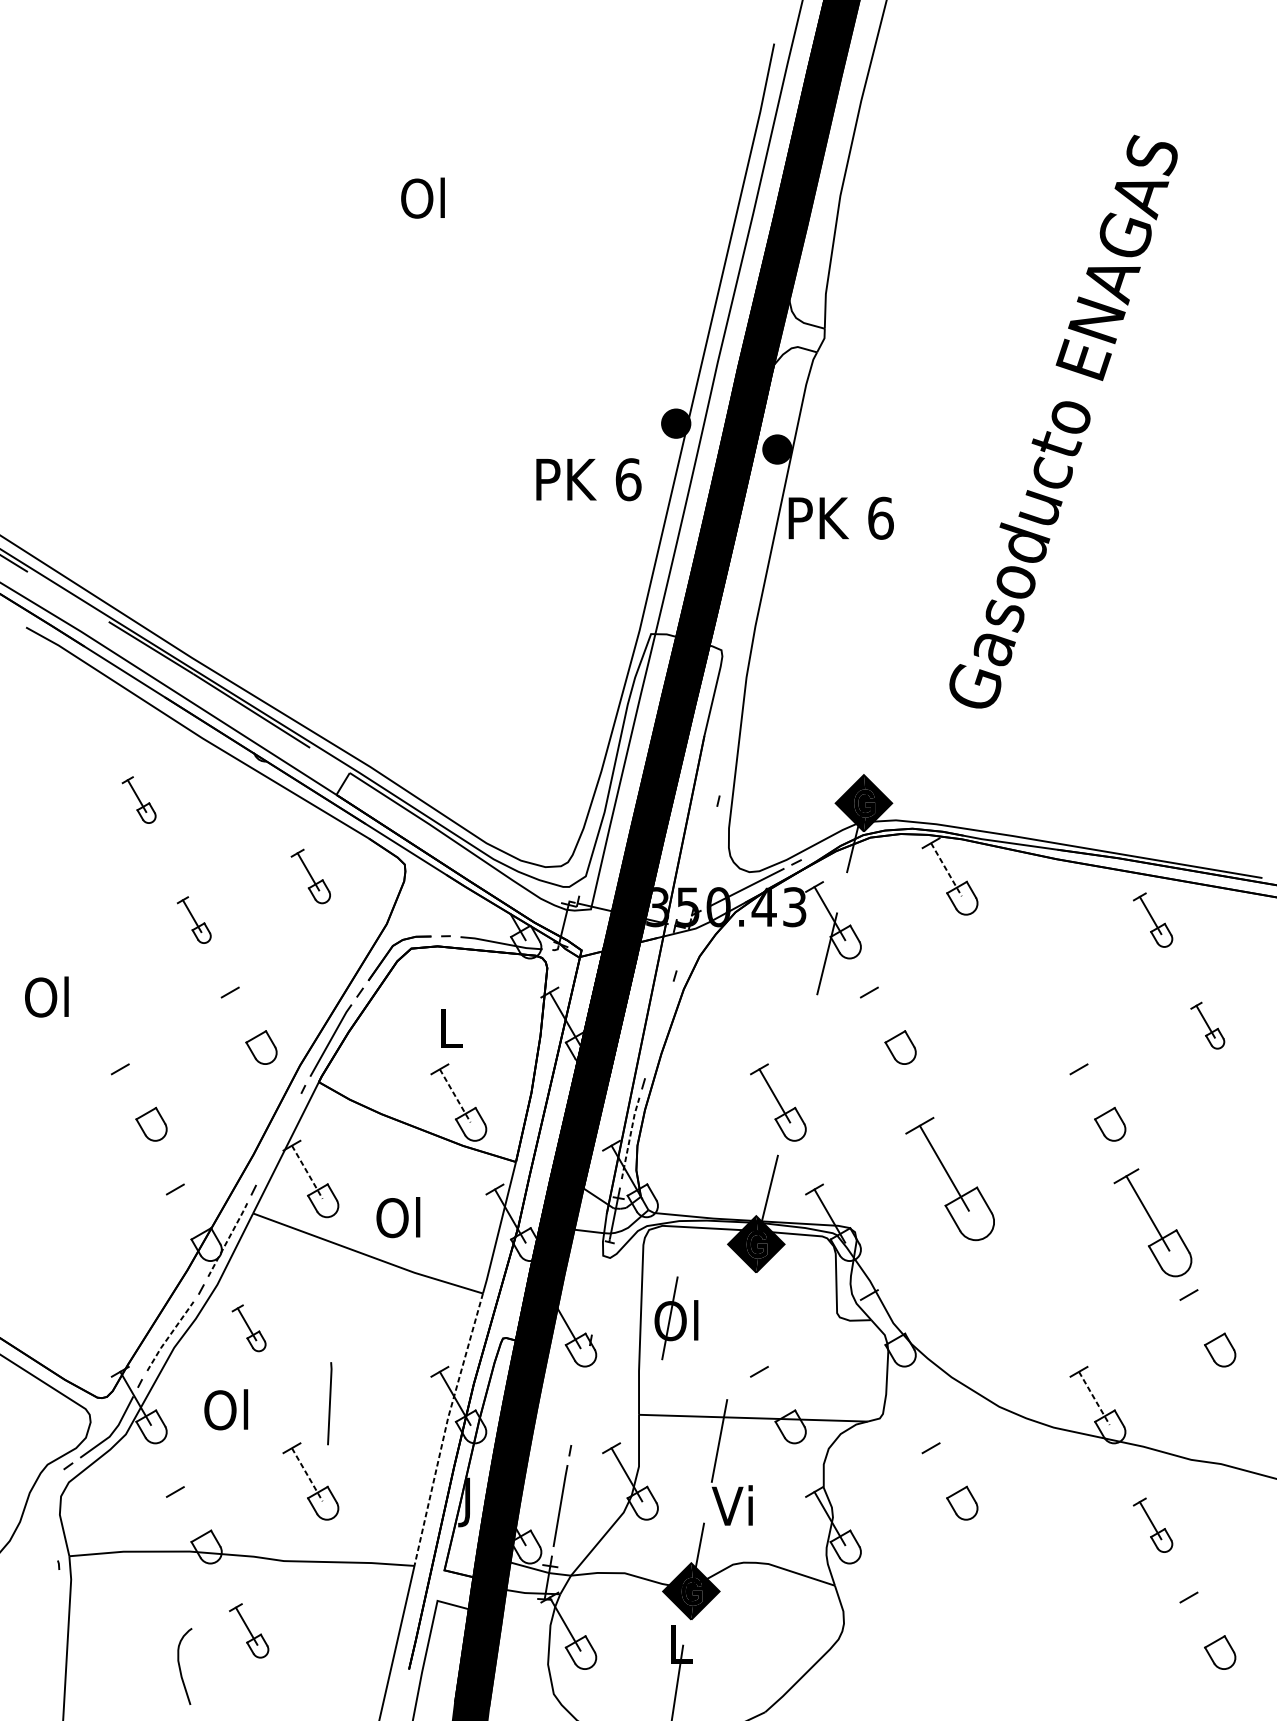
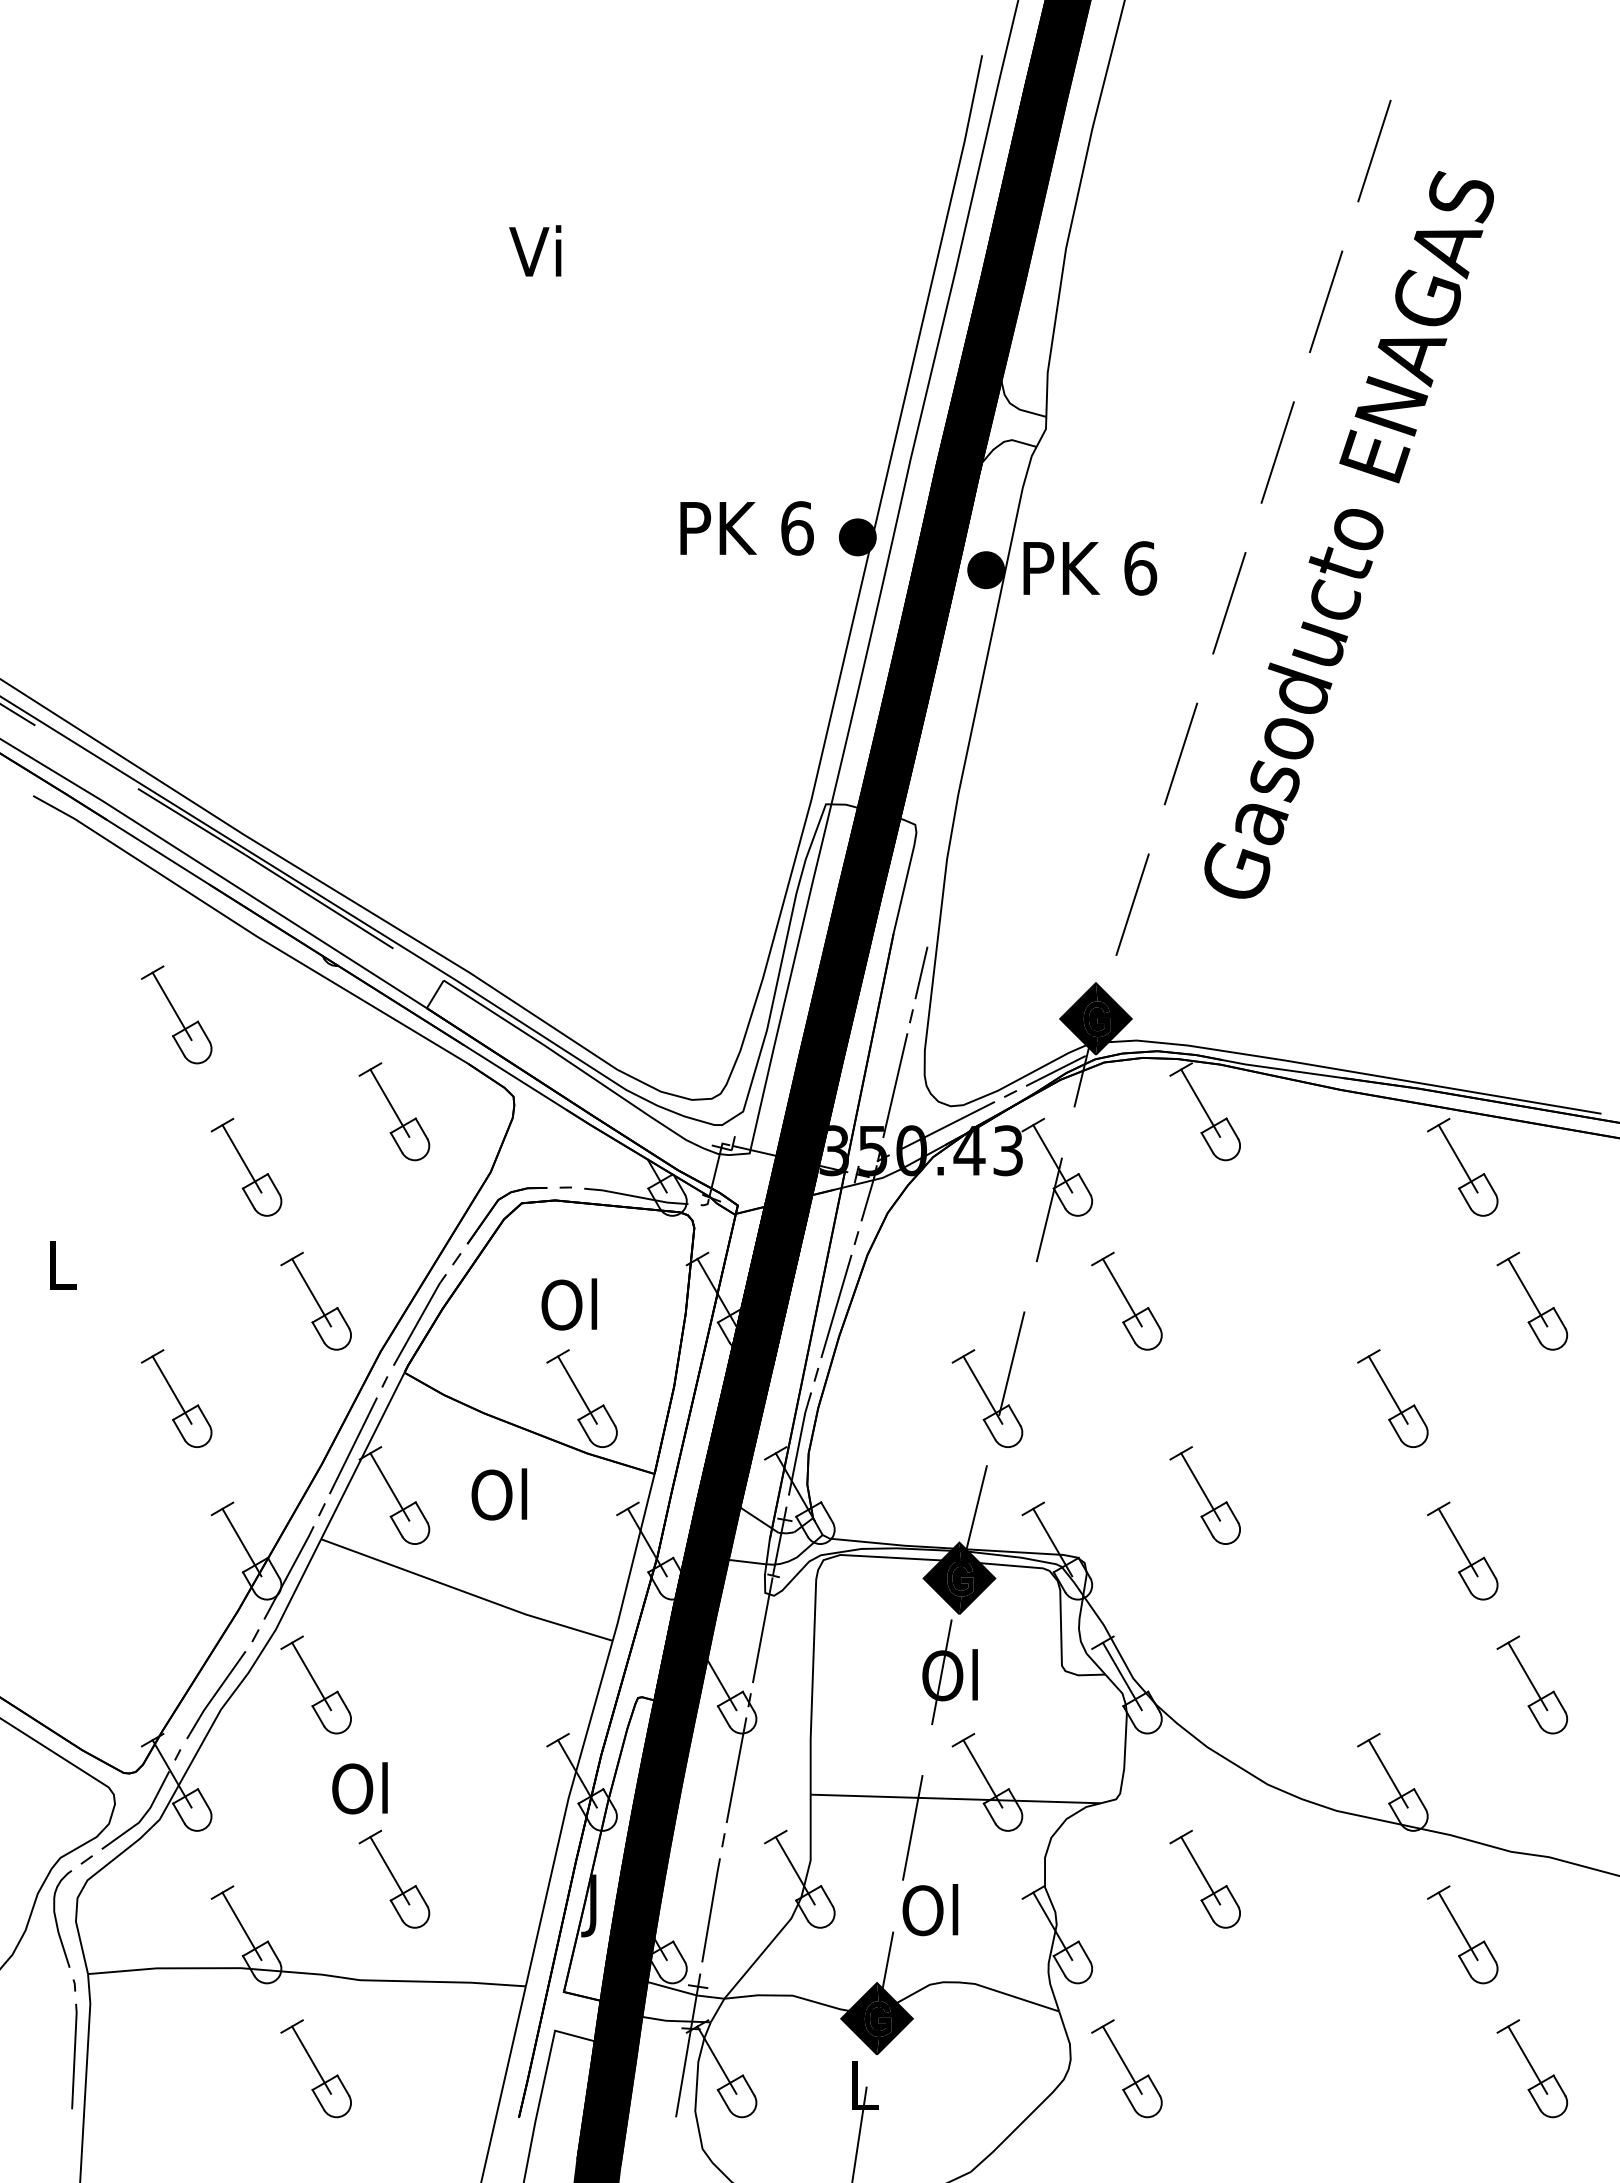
line: (1083, 118) -> (1374, 150), added
text: (422, 198) -> (536, 251), Ol -> Vi
line: (1044, 237) -> (1325, 301), added
line: (1007, 356) -> (1277, 452), added
line: (969, 475) -> (1229, 603), added
text: (588, 479) -> (746, 528), moved
text: (841, 518) -> (1090, 568), moved
line: (930, 594) -> (1180, 753), added
line: (892, 713) -> (1132, 904), added
line: (726, 766) -> (921, 972), added
part: (139, 799) -> (176, 1014), size x1.67
line: (832, 843) -> (1055, 1070), added
line: (705, 855) -> (895, 1085), added
line: (946, 869) -> (1200, 1103), dashed -> solid
part: (310, 876) -> (394, 1111), size x1.43
part: (194, 919) -> (246, 1166), size x1.67
part: (1152, 919) -> (1462, 1166), size x1.43
line: (683, 945) -> (867, 1199), added
text: (46, 996) -> (59, 1264), Ol -> L
line: (245, 1018) -> (311, 1292), added
line: (884, 1018) -> (1121, 1292), added
part: (1207, 1025) -> (1531, 1300), size x1.67
text: (448, 1028) -> (569, 1304), L -> Ol
line: (659, 1029) -> (836, 1306), added
line: (797, 1074) -> (1011, 1363), added
line: (135, 1095) -> (171, 1389), added
line: (1093, 1095) -> (1387, 1389), added
line: (455, 1096) -> (577, 1390), dashed -> solid
line: (630, 1137) -> (799, 1442), dashed -> solid
line: (278, 1139) -> (353, 1445), added
line: (307, 1172) -> (389, 1487), dashed -> solid
part: (949, 1178) -> (1204, 1495), size x0.62
line: (190, 1216) -> (241, 1542), added
text: (398, 1217) -> (499, 1494), moved
part: (1152, 1222) -> (1462, 1550), size x0.71
line: (228, 1239) -> (289, 1572), dashed -> solid
line: (601, 1285) -> (762, 1630), added
part: (675, 1318) -> (949, 1672), moved
line: (884, 1321) -> (1121, 1676), added
line: (1204, 1321) -> (1527, 1676), added
part: (248, 1327) -> (315, 1684), size x1.67
line: (169, 1335) -> (214, 1694), dashed -> solid
line: (580, 1395) -> (736, 1770), added
line: (774, 1398) -> (982, 1773), added
line: (1094, 1398) -> (1388, 1773), dashed -> solid
line: (329, 1403) -> (74, 2056), moved
text: (225, 1409) -> (359, 1788), moved
line: (445, 1428) -> (565, 1811), dashed -> solid
line: (307, 1474) -> (389, 1870), dashed -> solid
line: (946, 1474) -> (1200, 1870), added
text: (733, 1506) -> (930, 1910), Vi -> Ol
line: (190, 1517) -> (241, 1925), added
part: (1152, 1525) -> (1462, 1934), size x1.43
line: (1204, 1623) -> (1527, 2059), added
part: (248, 1630) -> (315, 2068), size x1.43
part: (887, 1630) -> (1126, 2068), added
line: (538, 1633) -> (683, 2072), added
curve: (180, 1668) -> (57, 1921), moved

